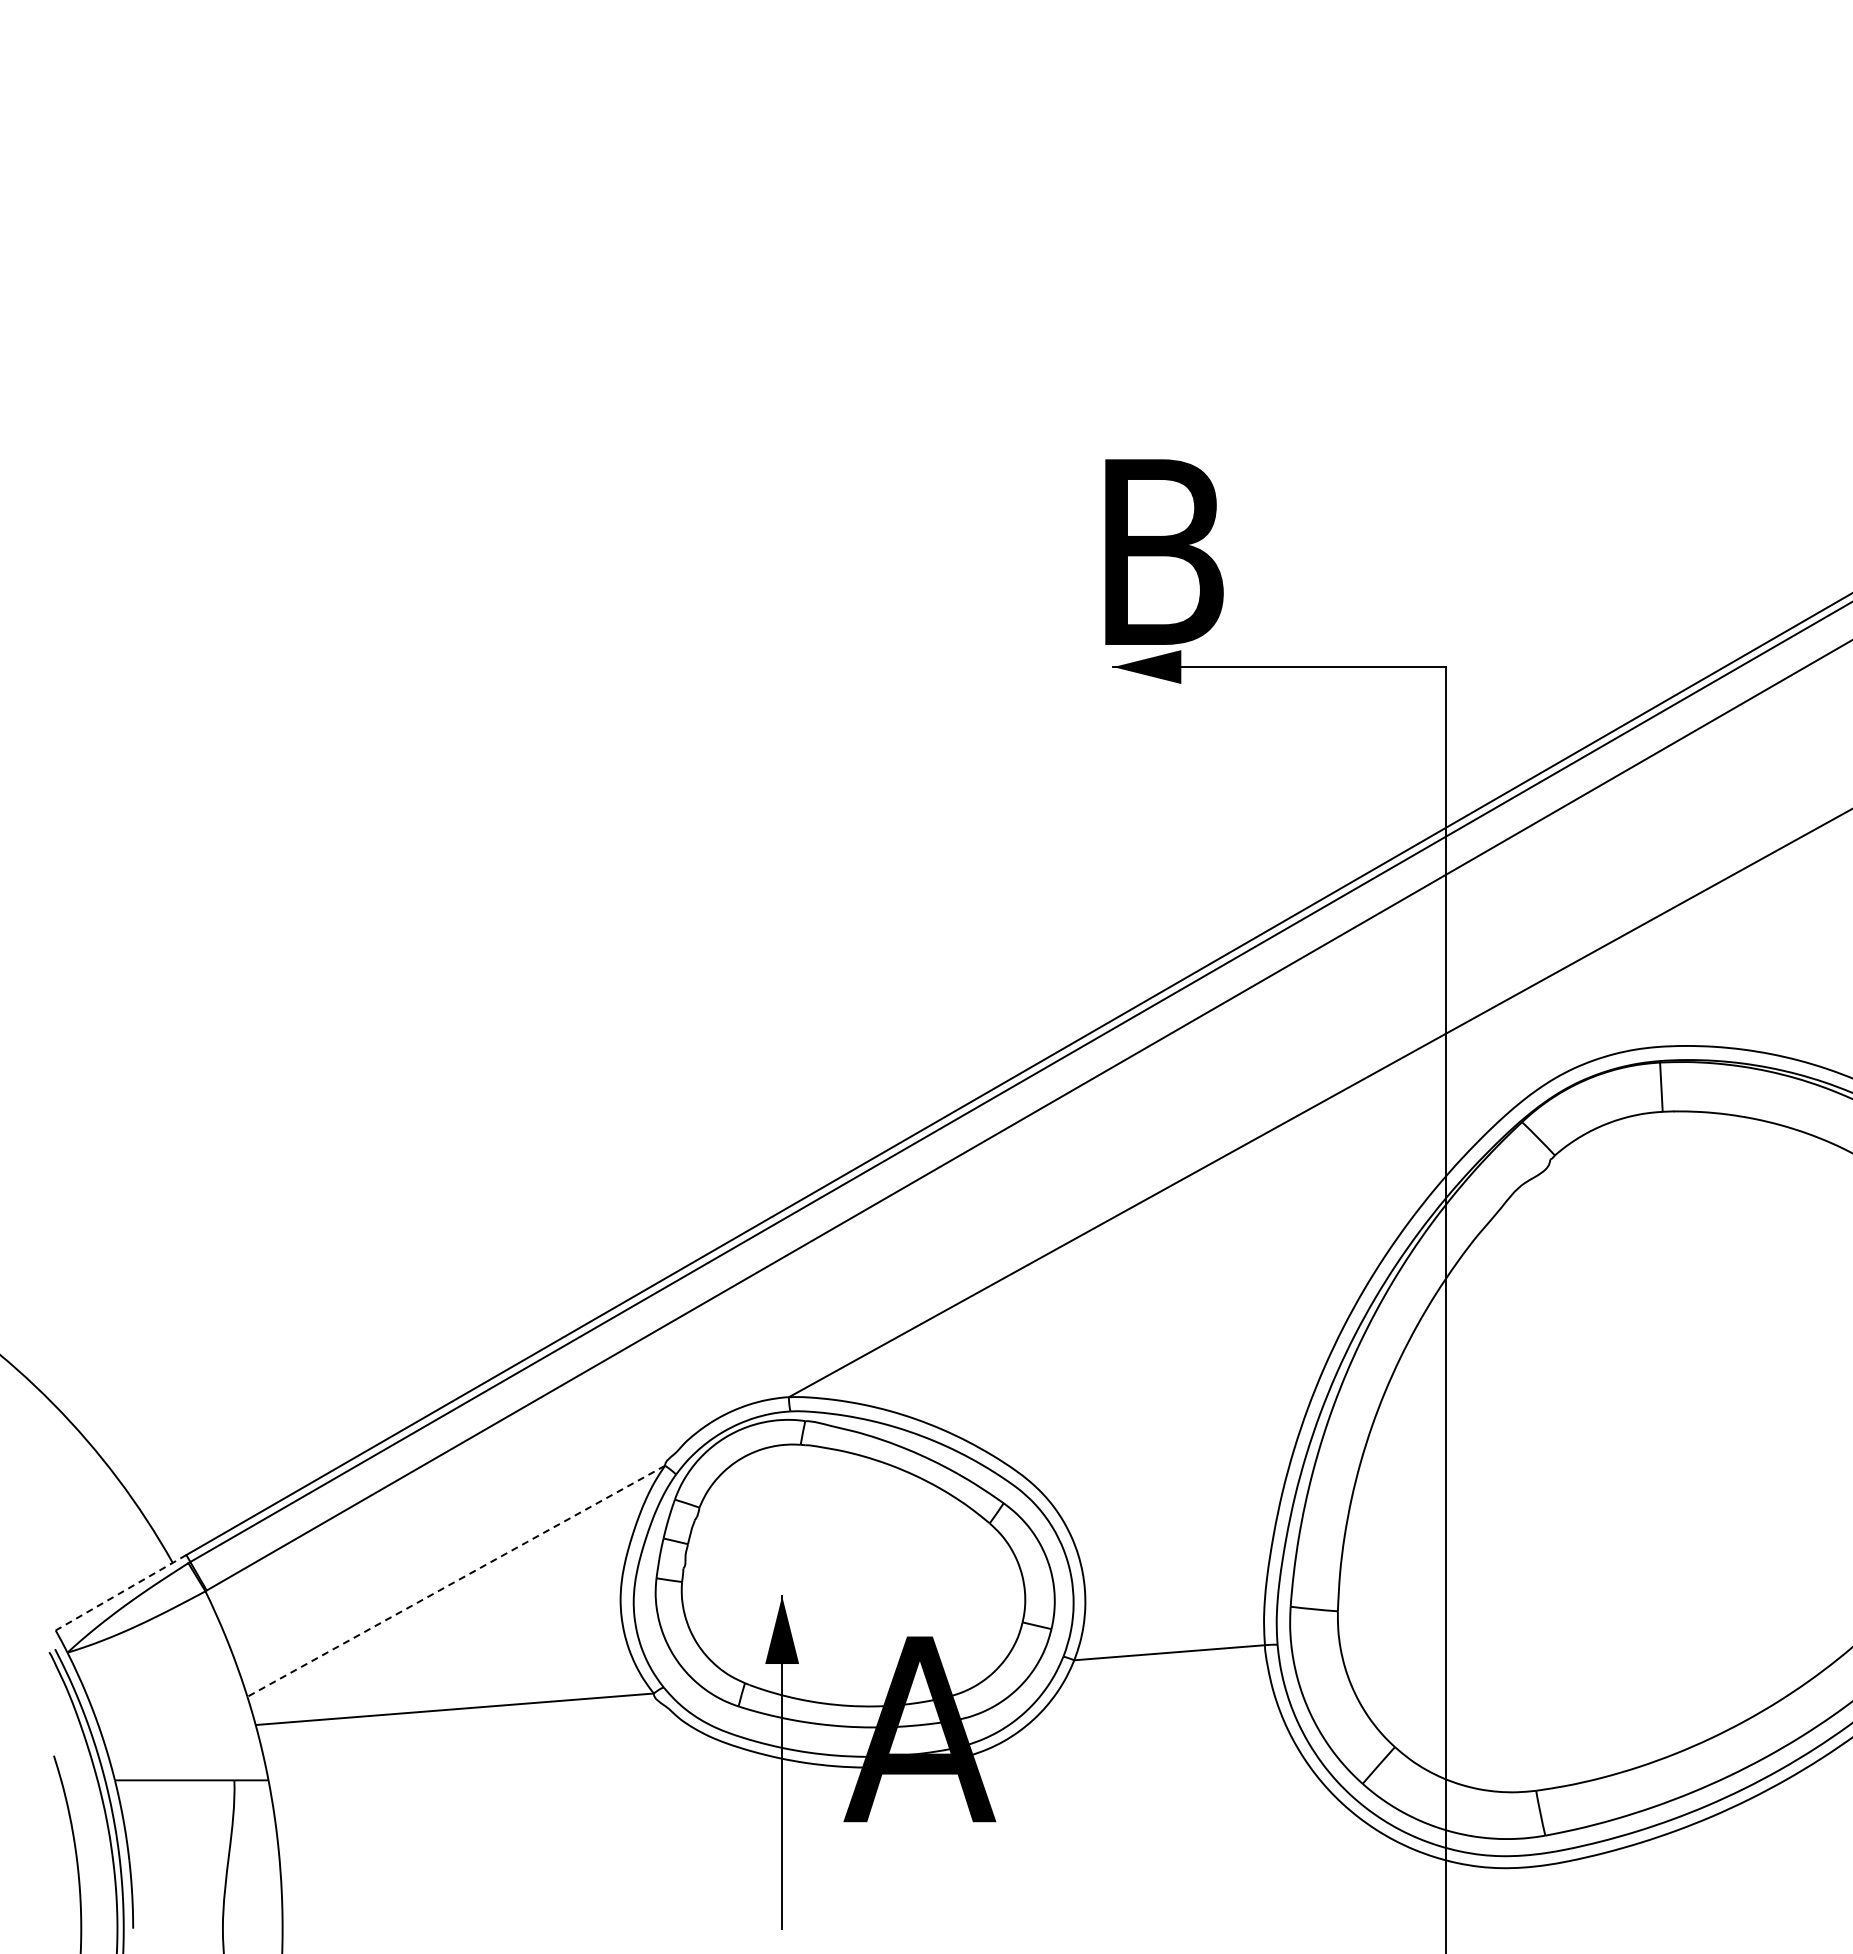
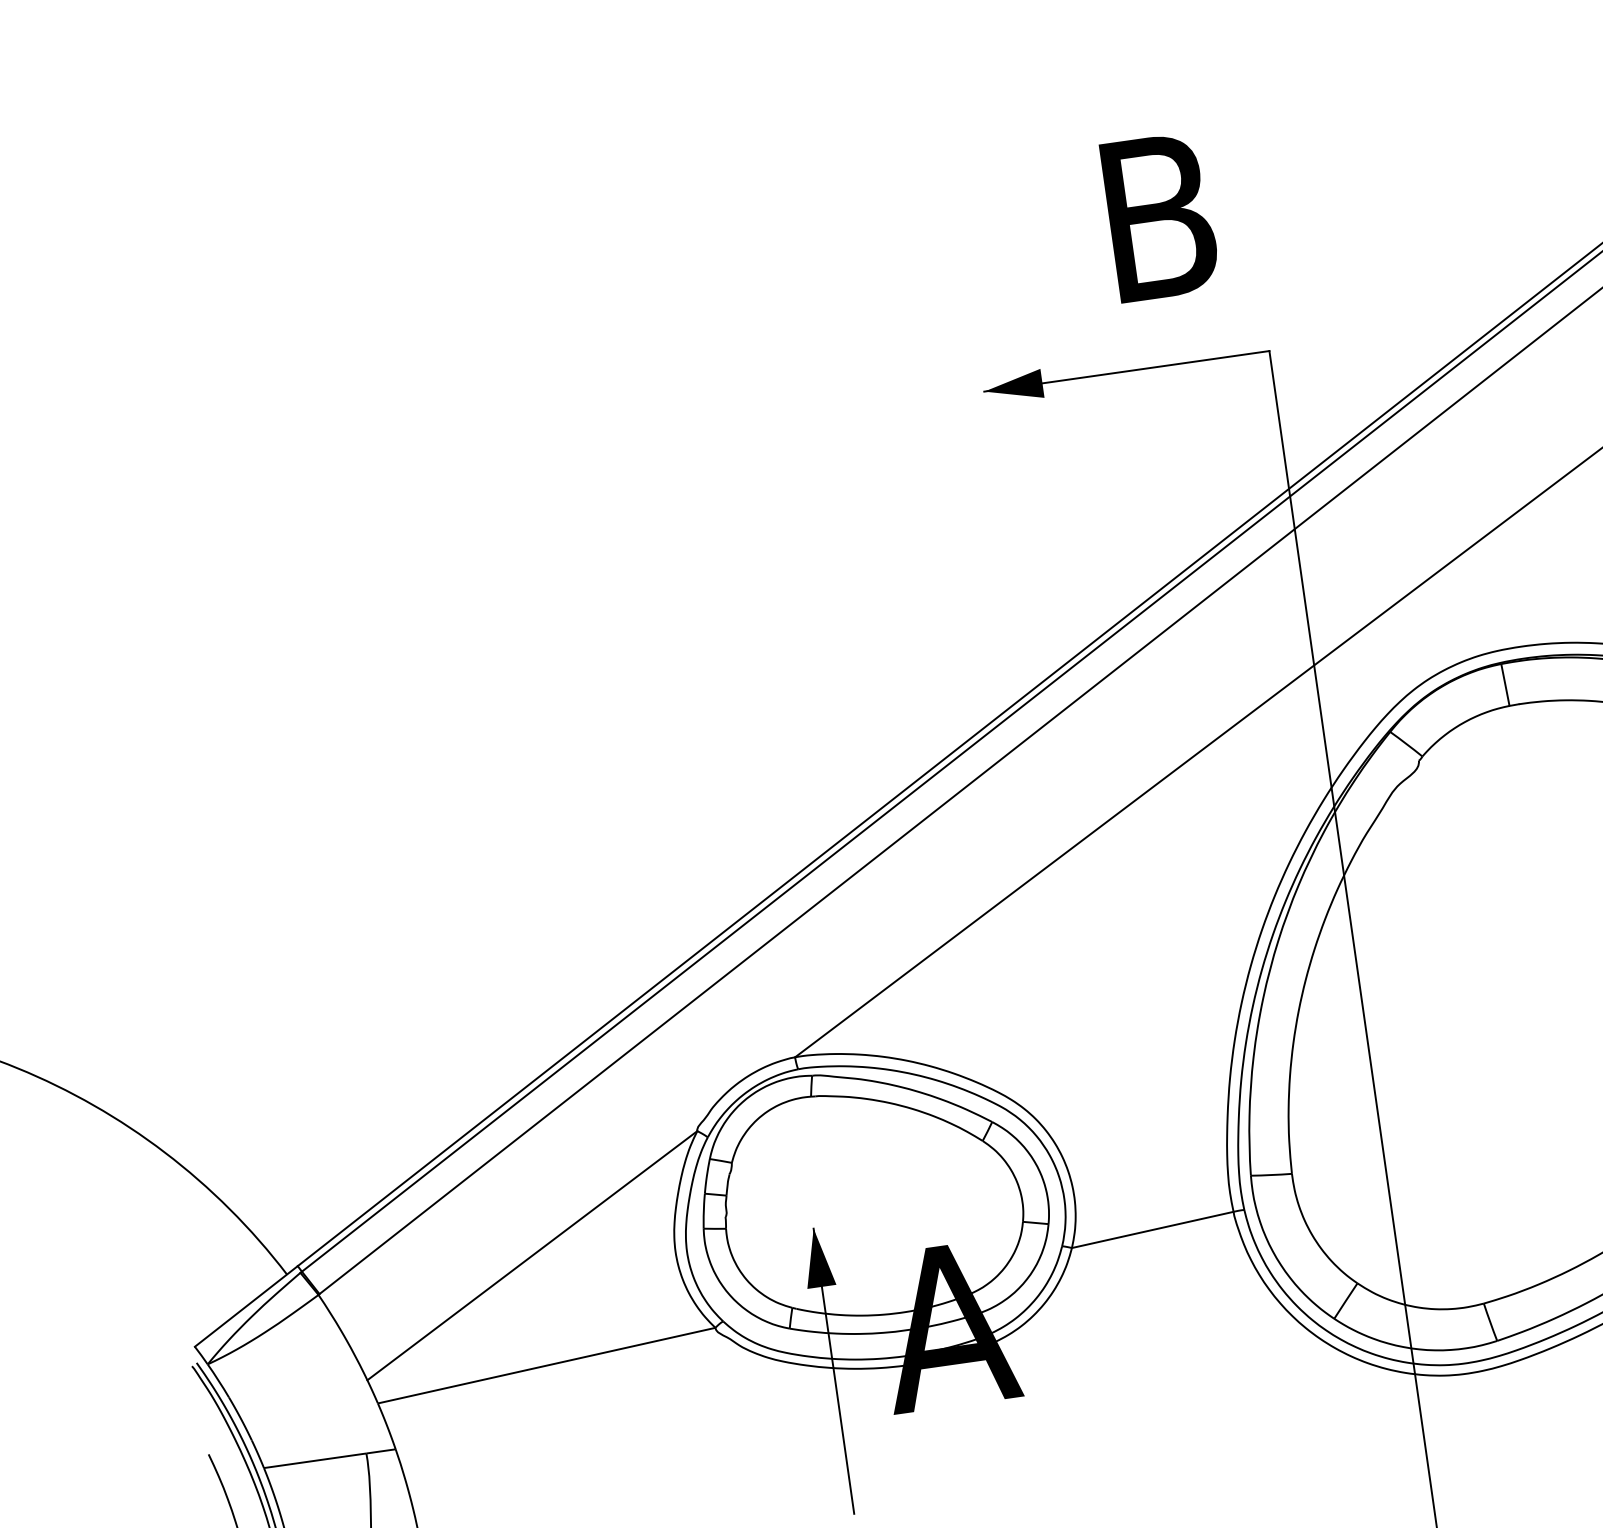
text: (1164, 551) -> (1160, 216), moved
line: (456, 1581) -> (532, 1255), dashed -> solid
line: (120, 1593) -> (245, 1307), dashed -> solid

